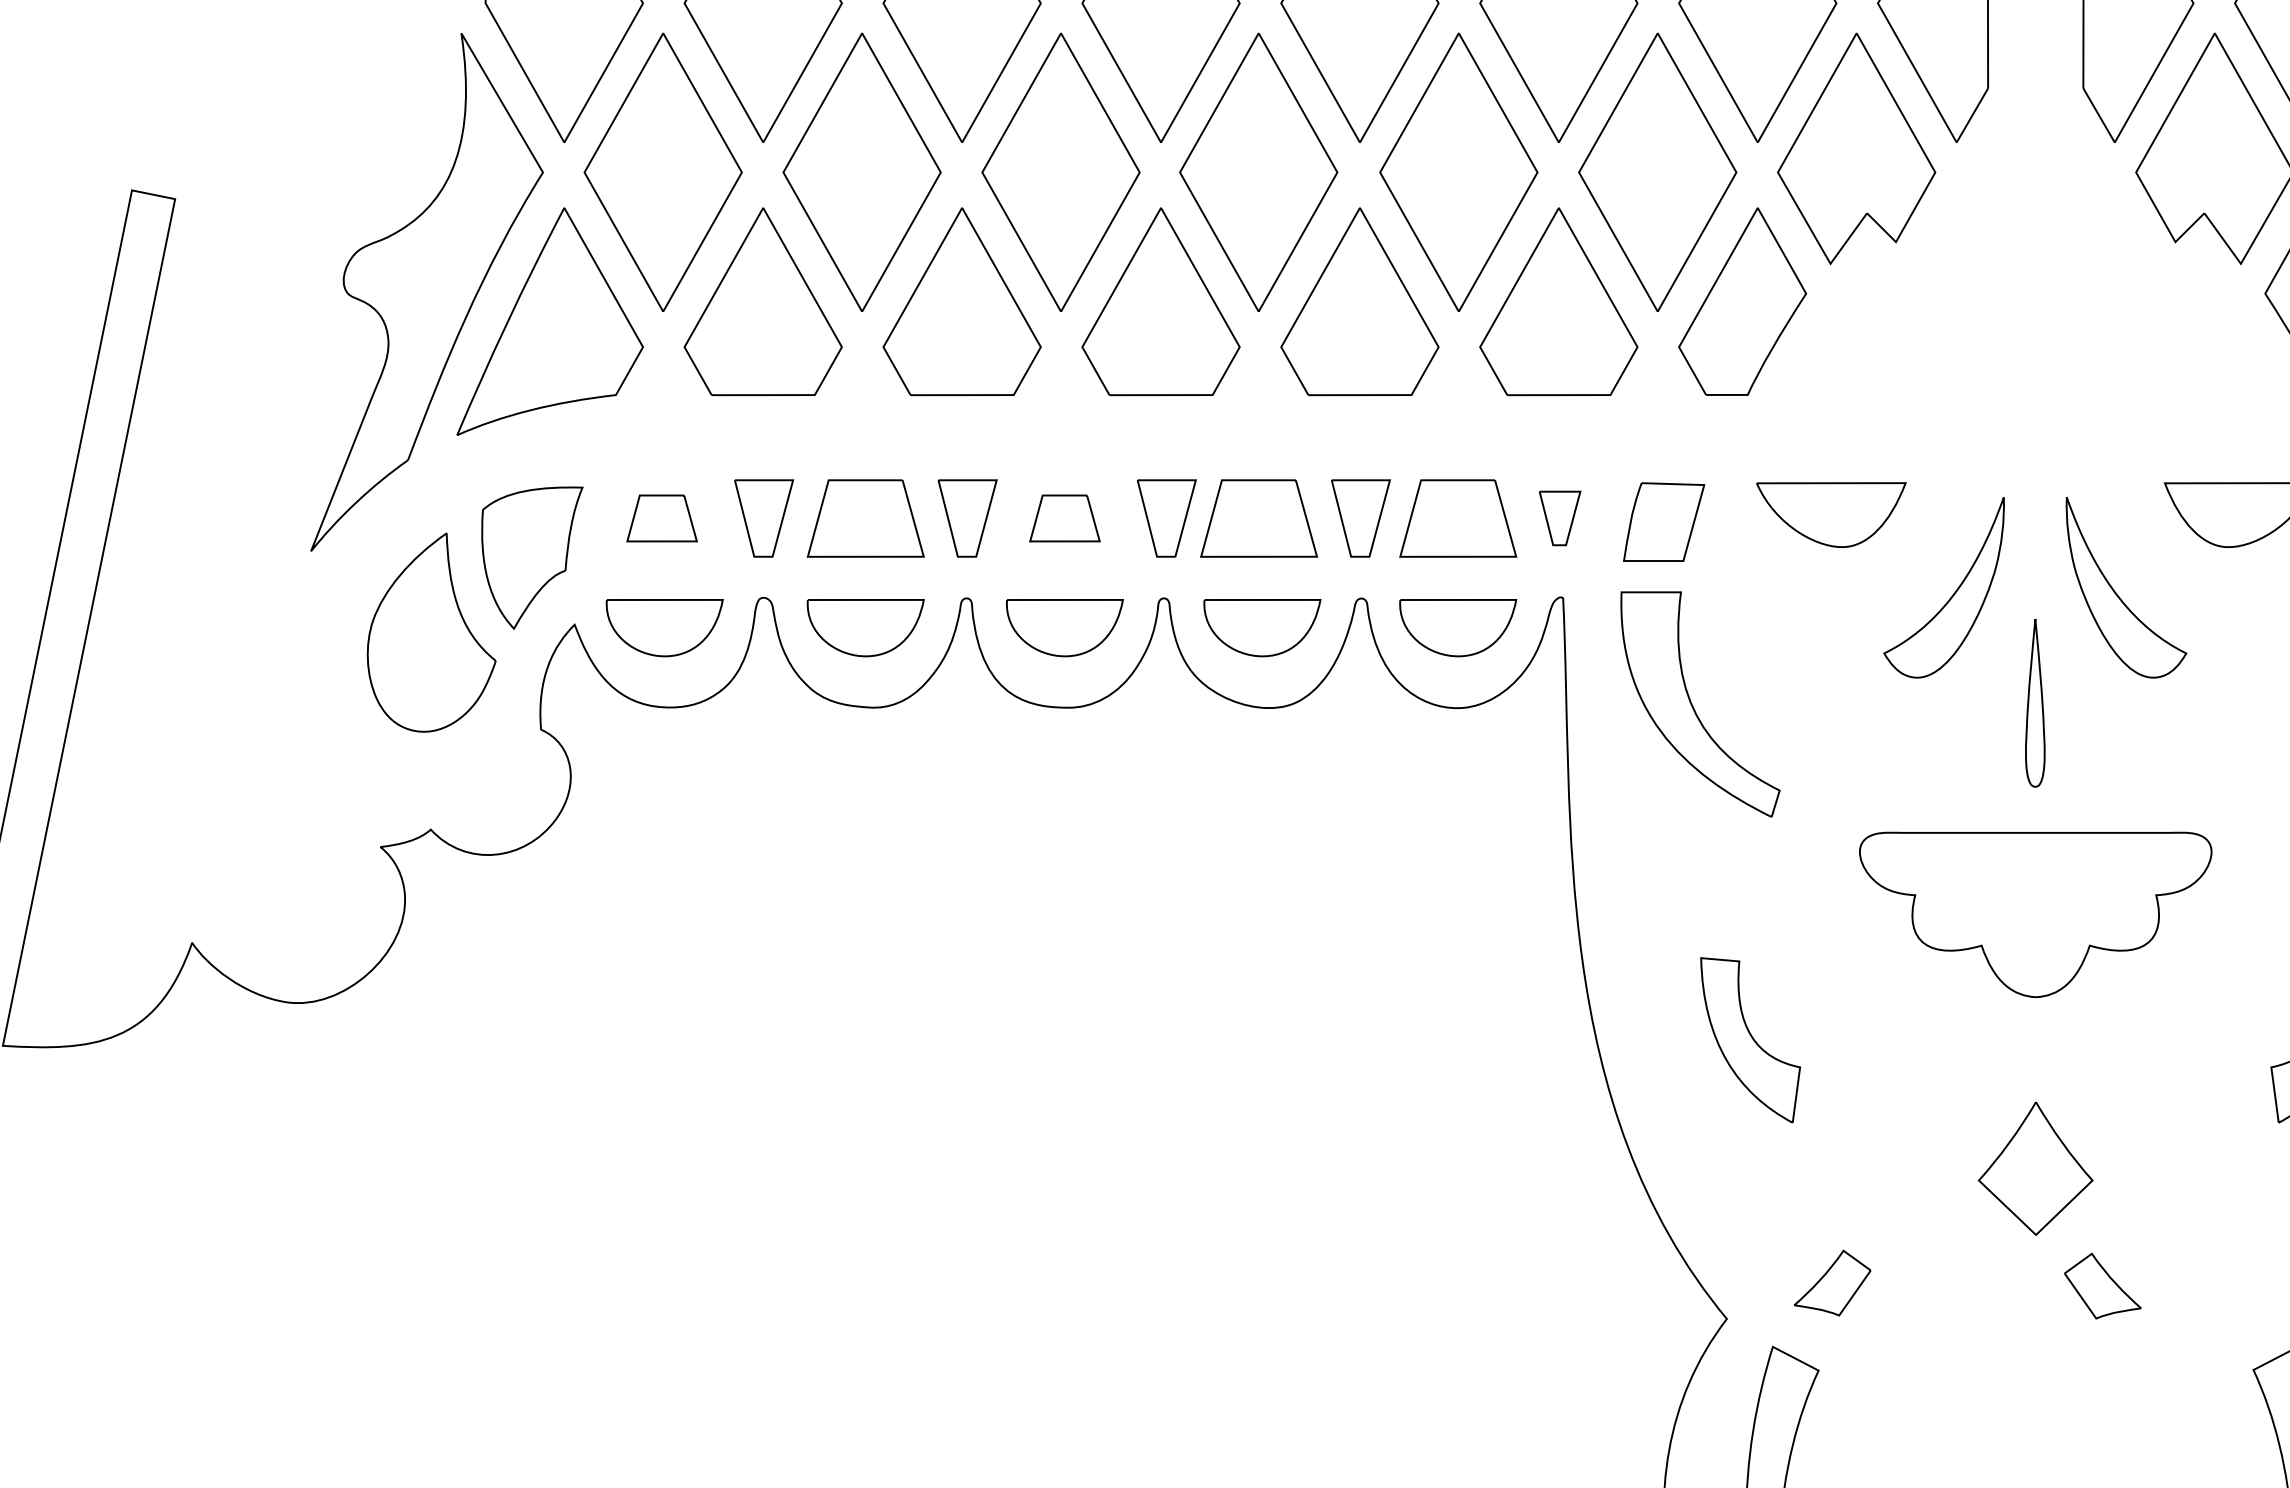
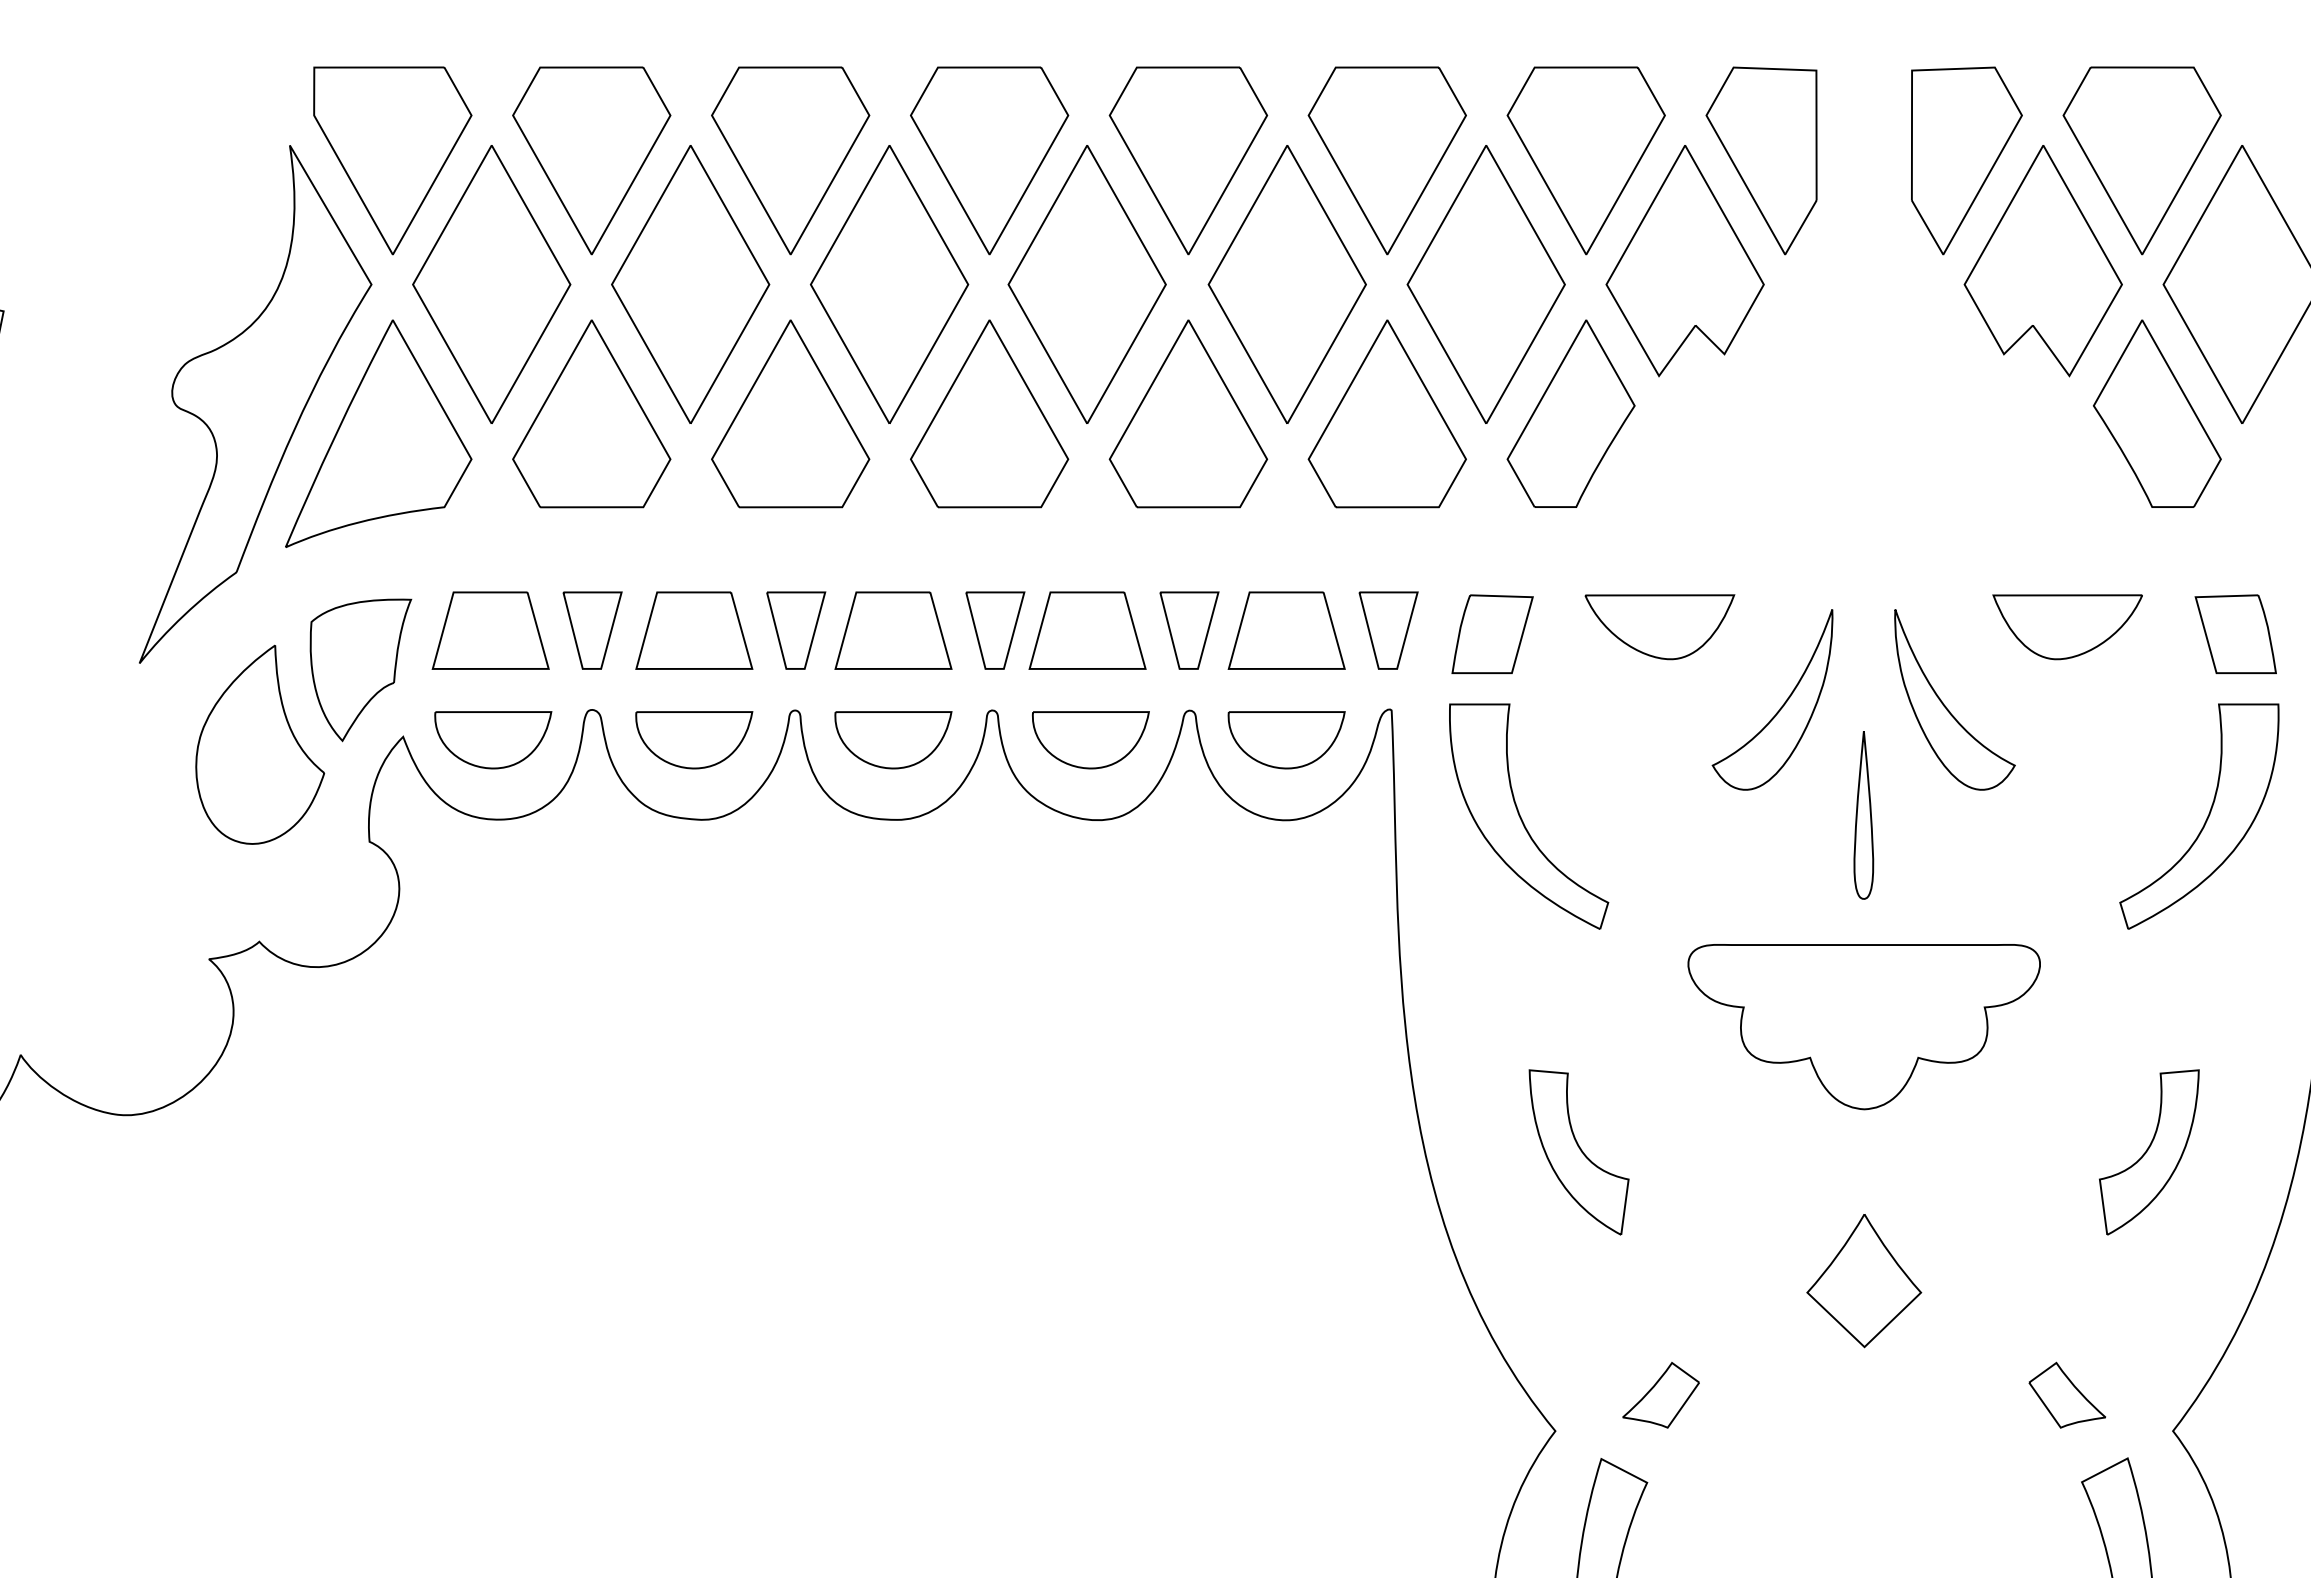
part: (661, 518) -> (490, 630), size x1.67
part: (1064, 518) -> (893, 630), size x1.67
part: (1559, 518) -> (1388, 630), size x1.43
part: (2101, 1285) -> (2066, 1394), moved

